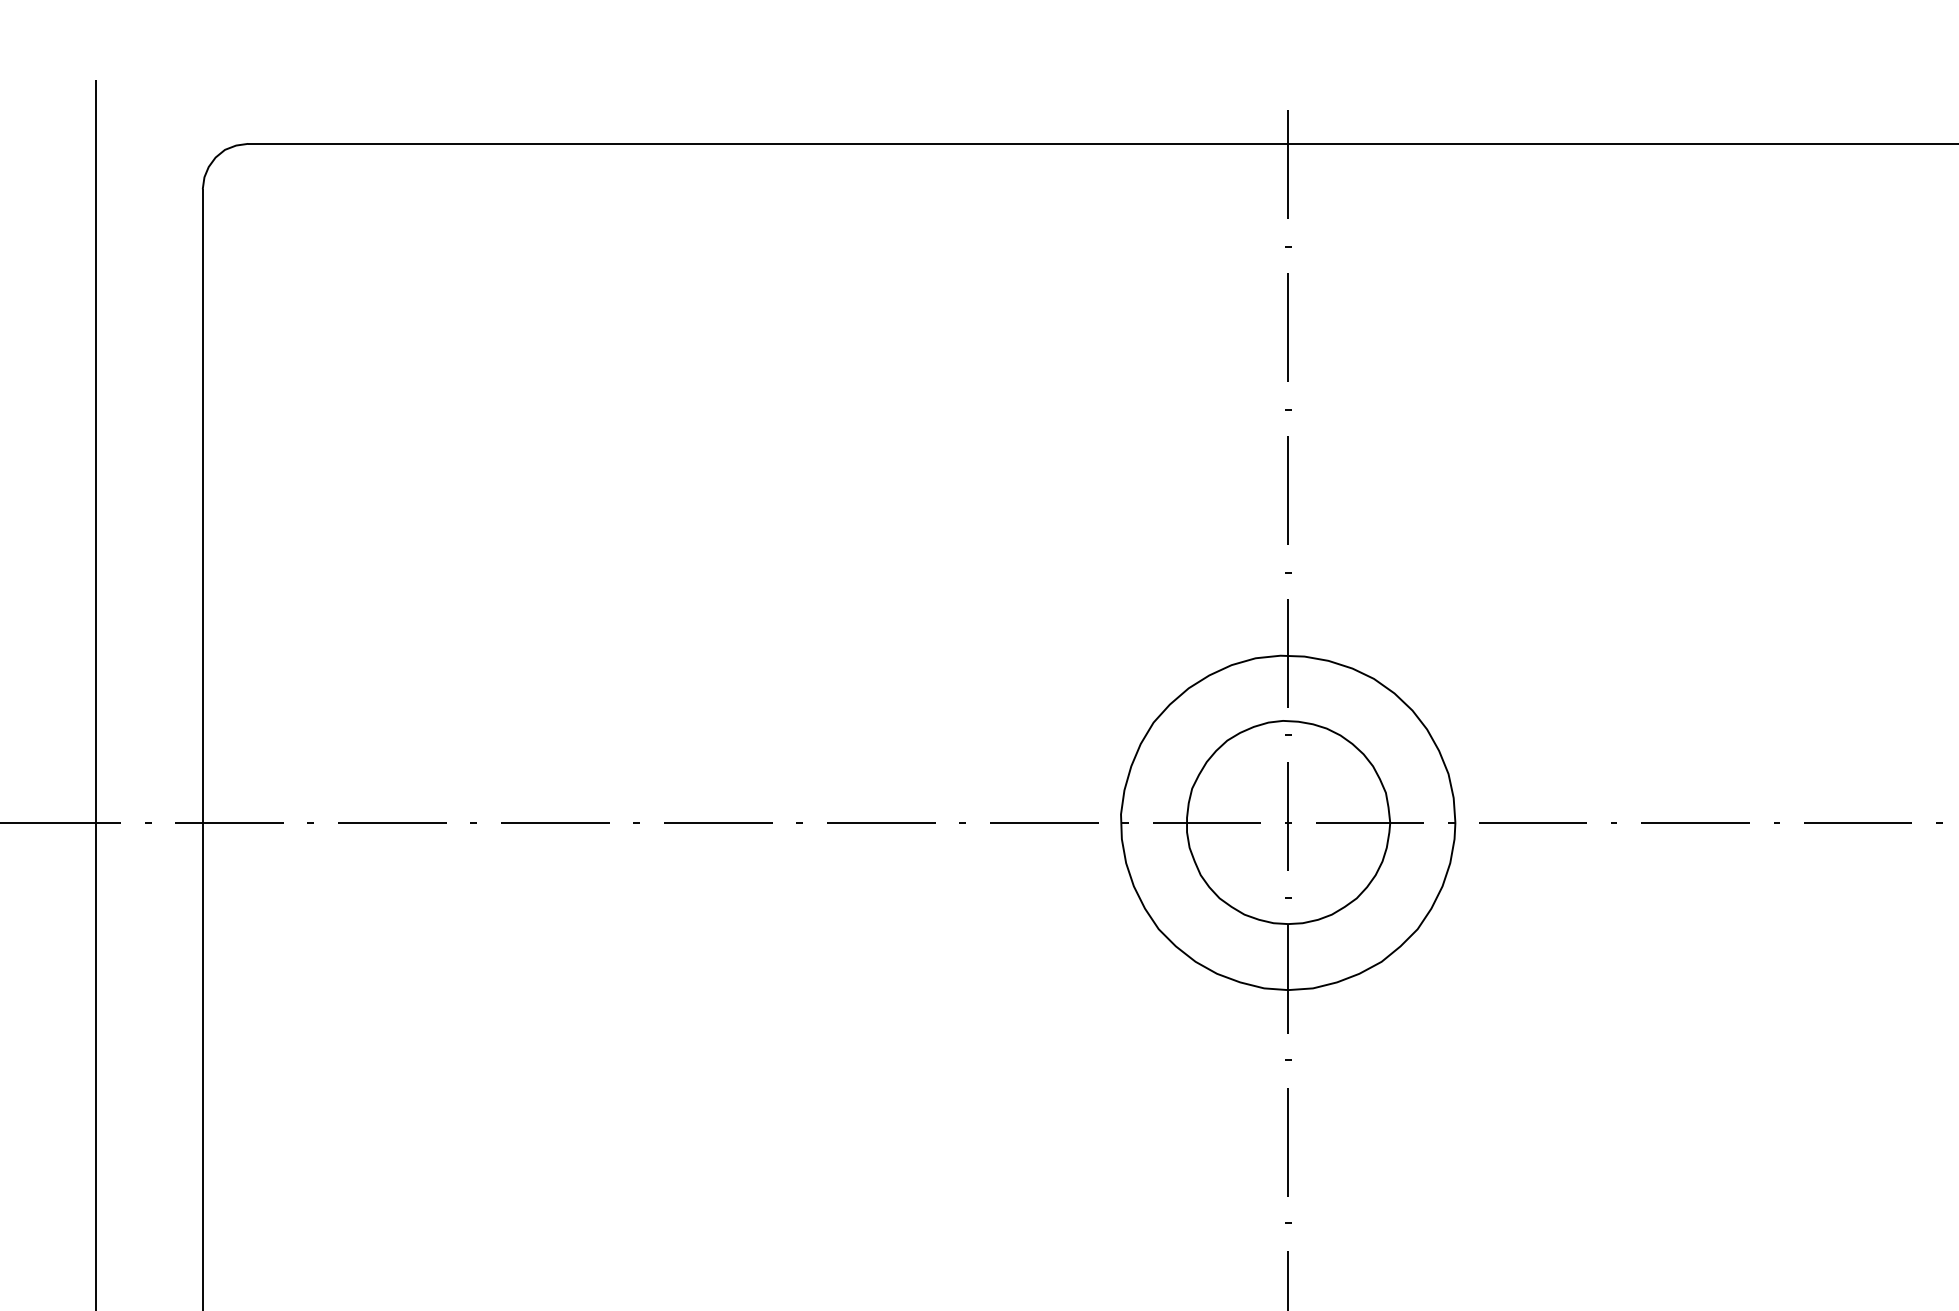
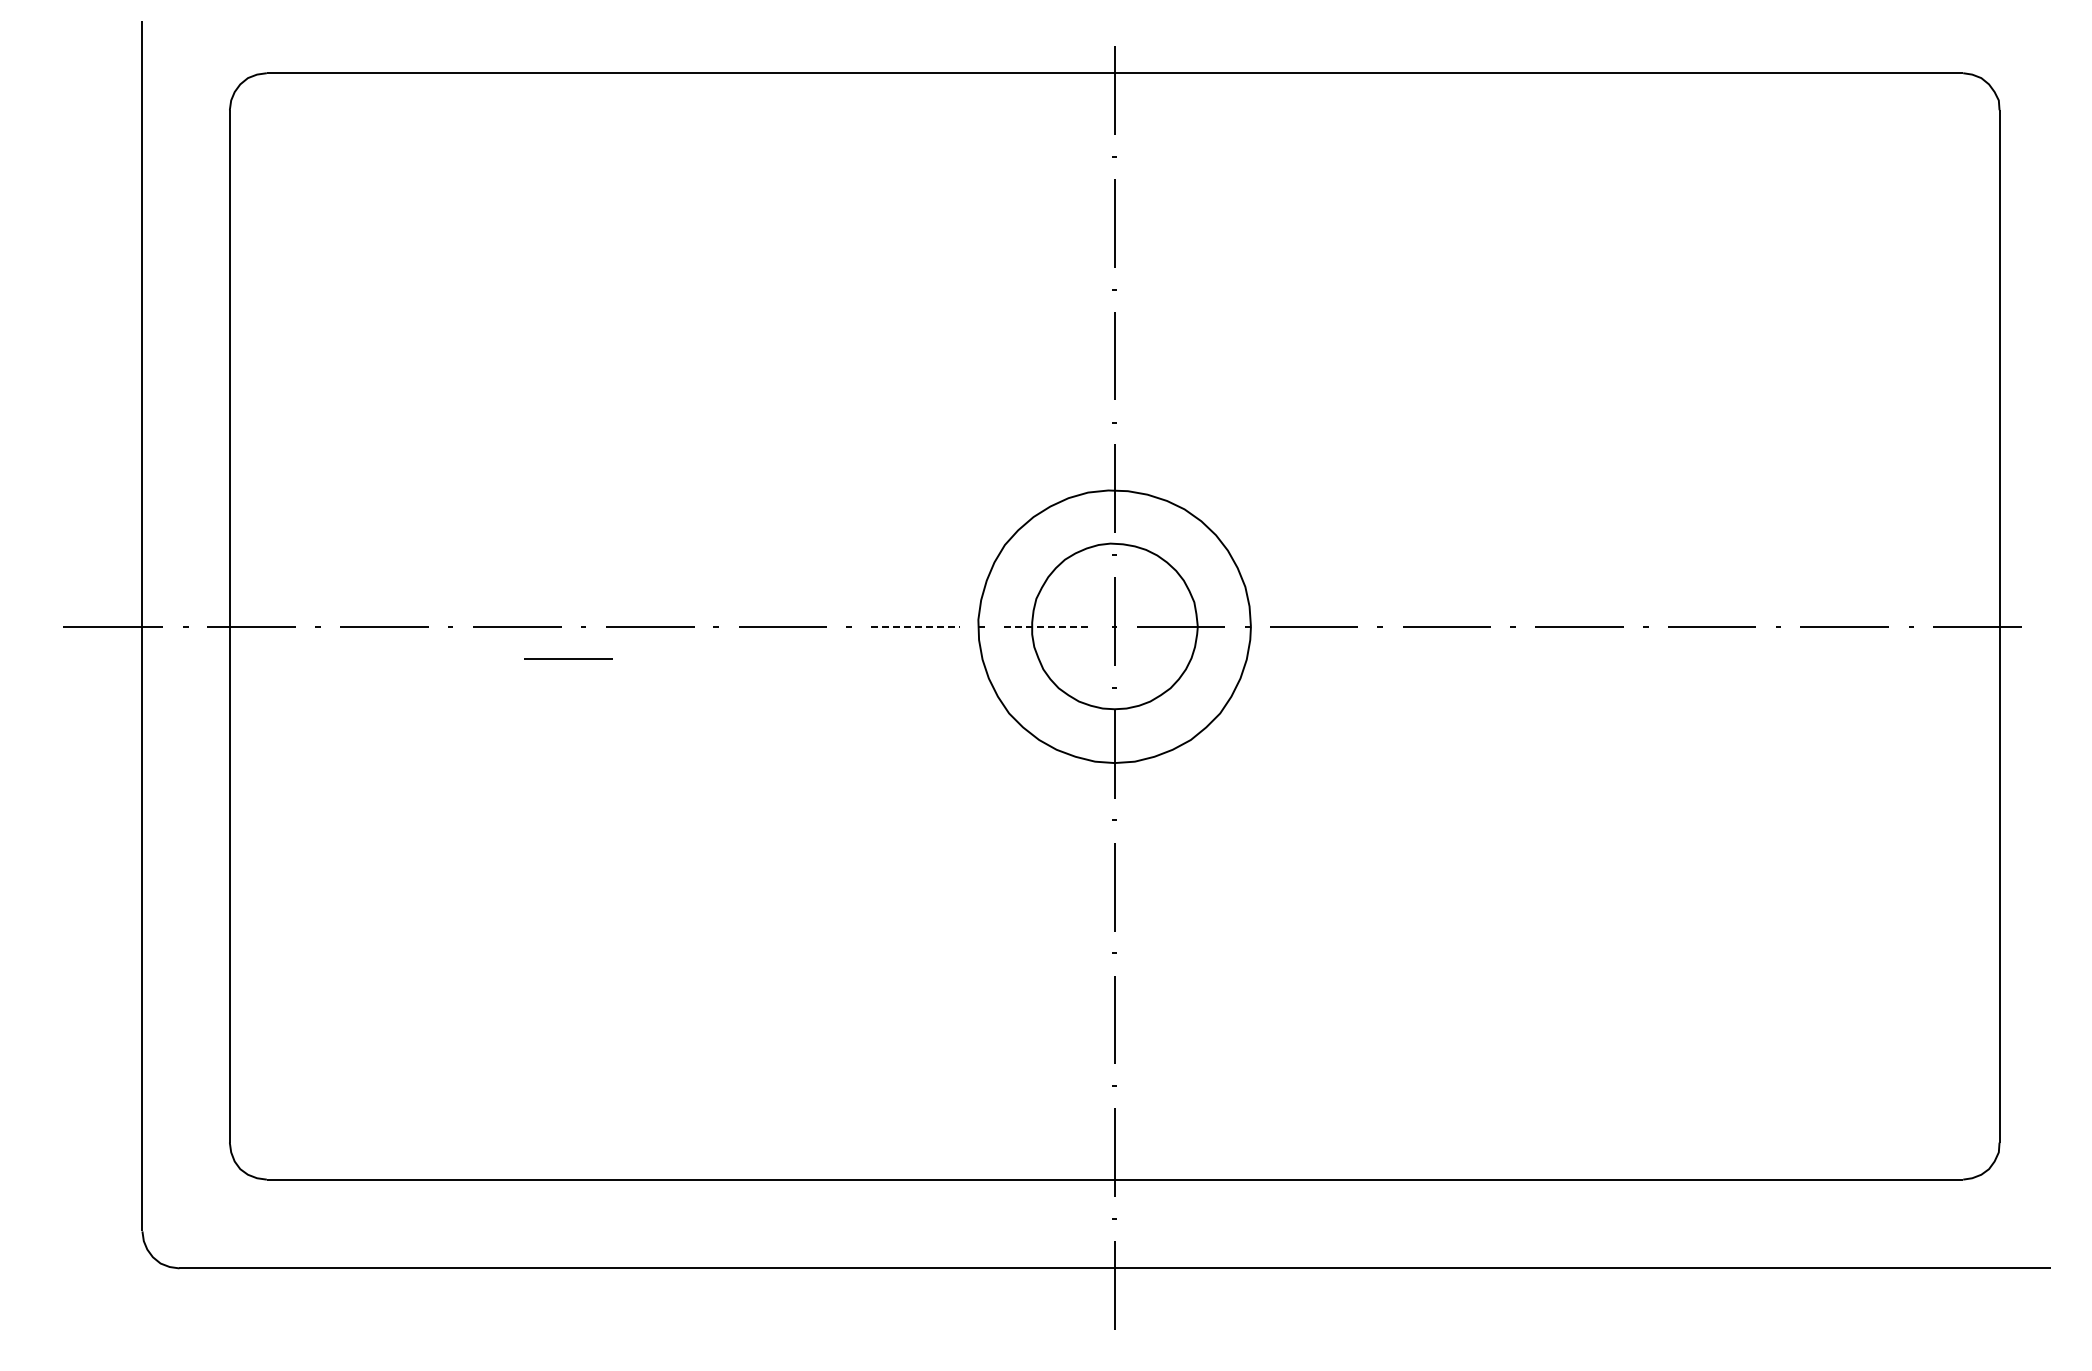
line: (1045, 822) -> (916, 626), solid -> dashed
line: (1207, 822) -> (1048, 626), solid -> dashed
line: (618, 861) -> (568, 658), added

